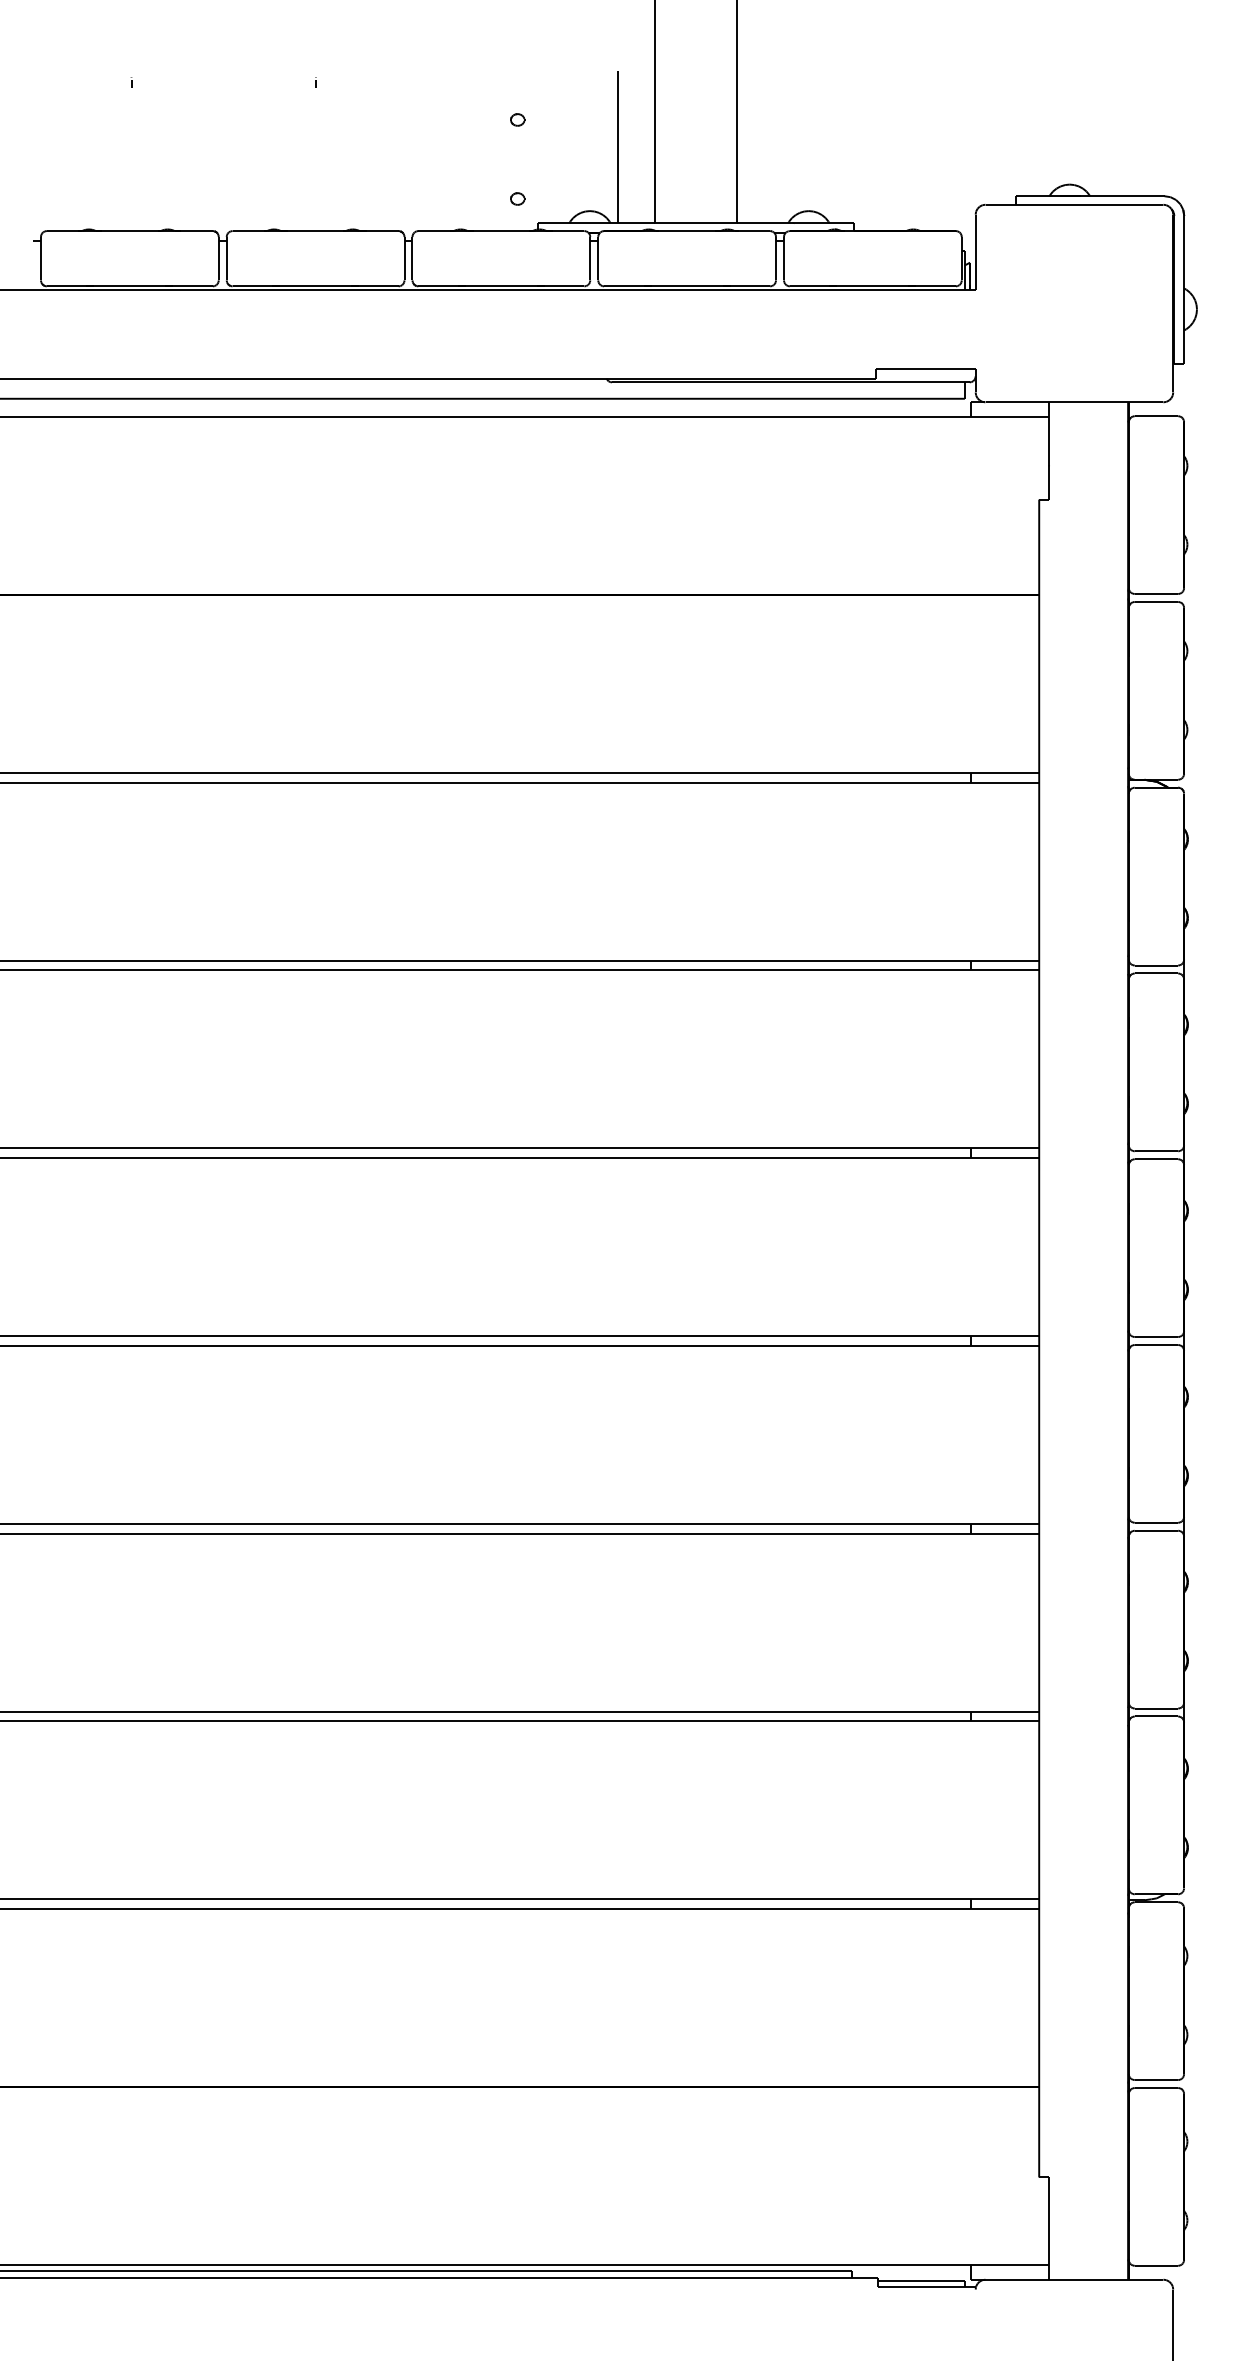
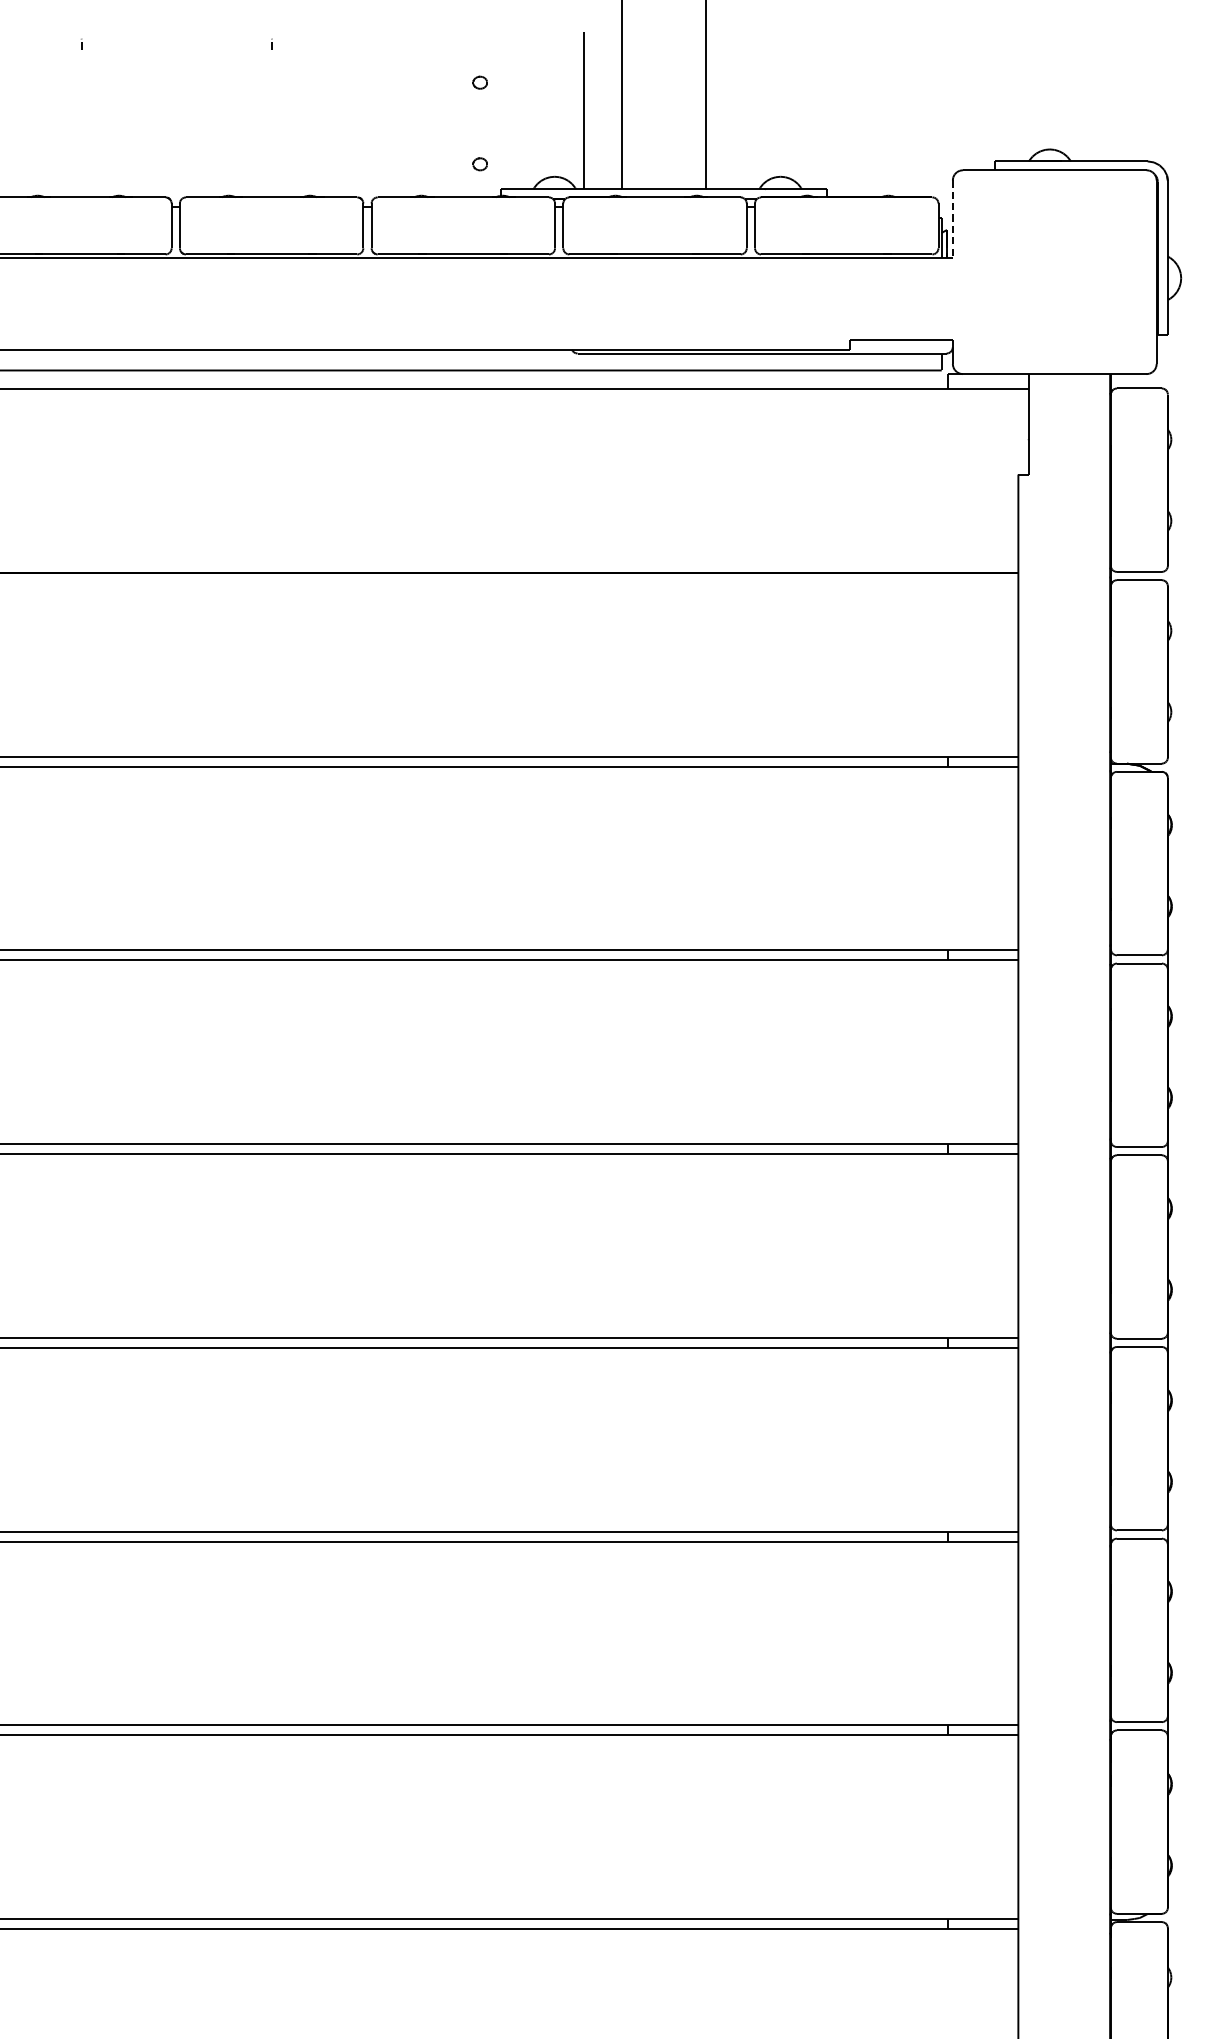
line: (975, 252) -> (952, 219), solid -> dashed

